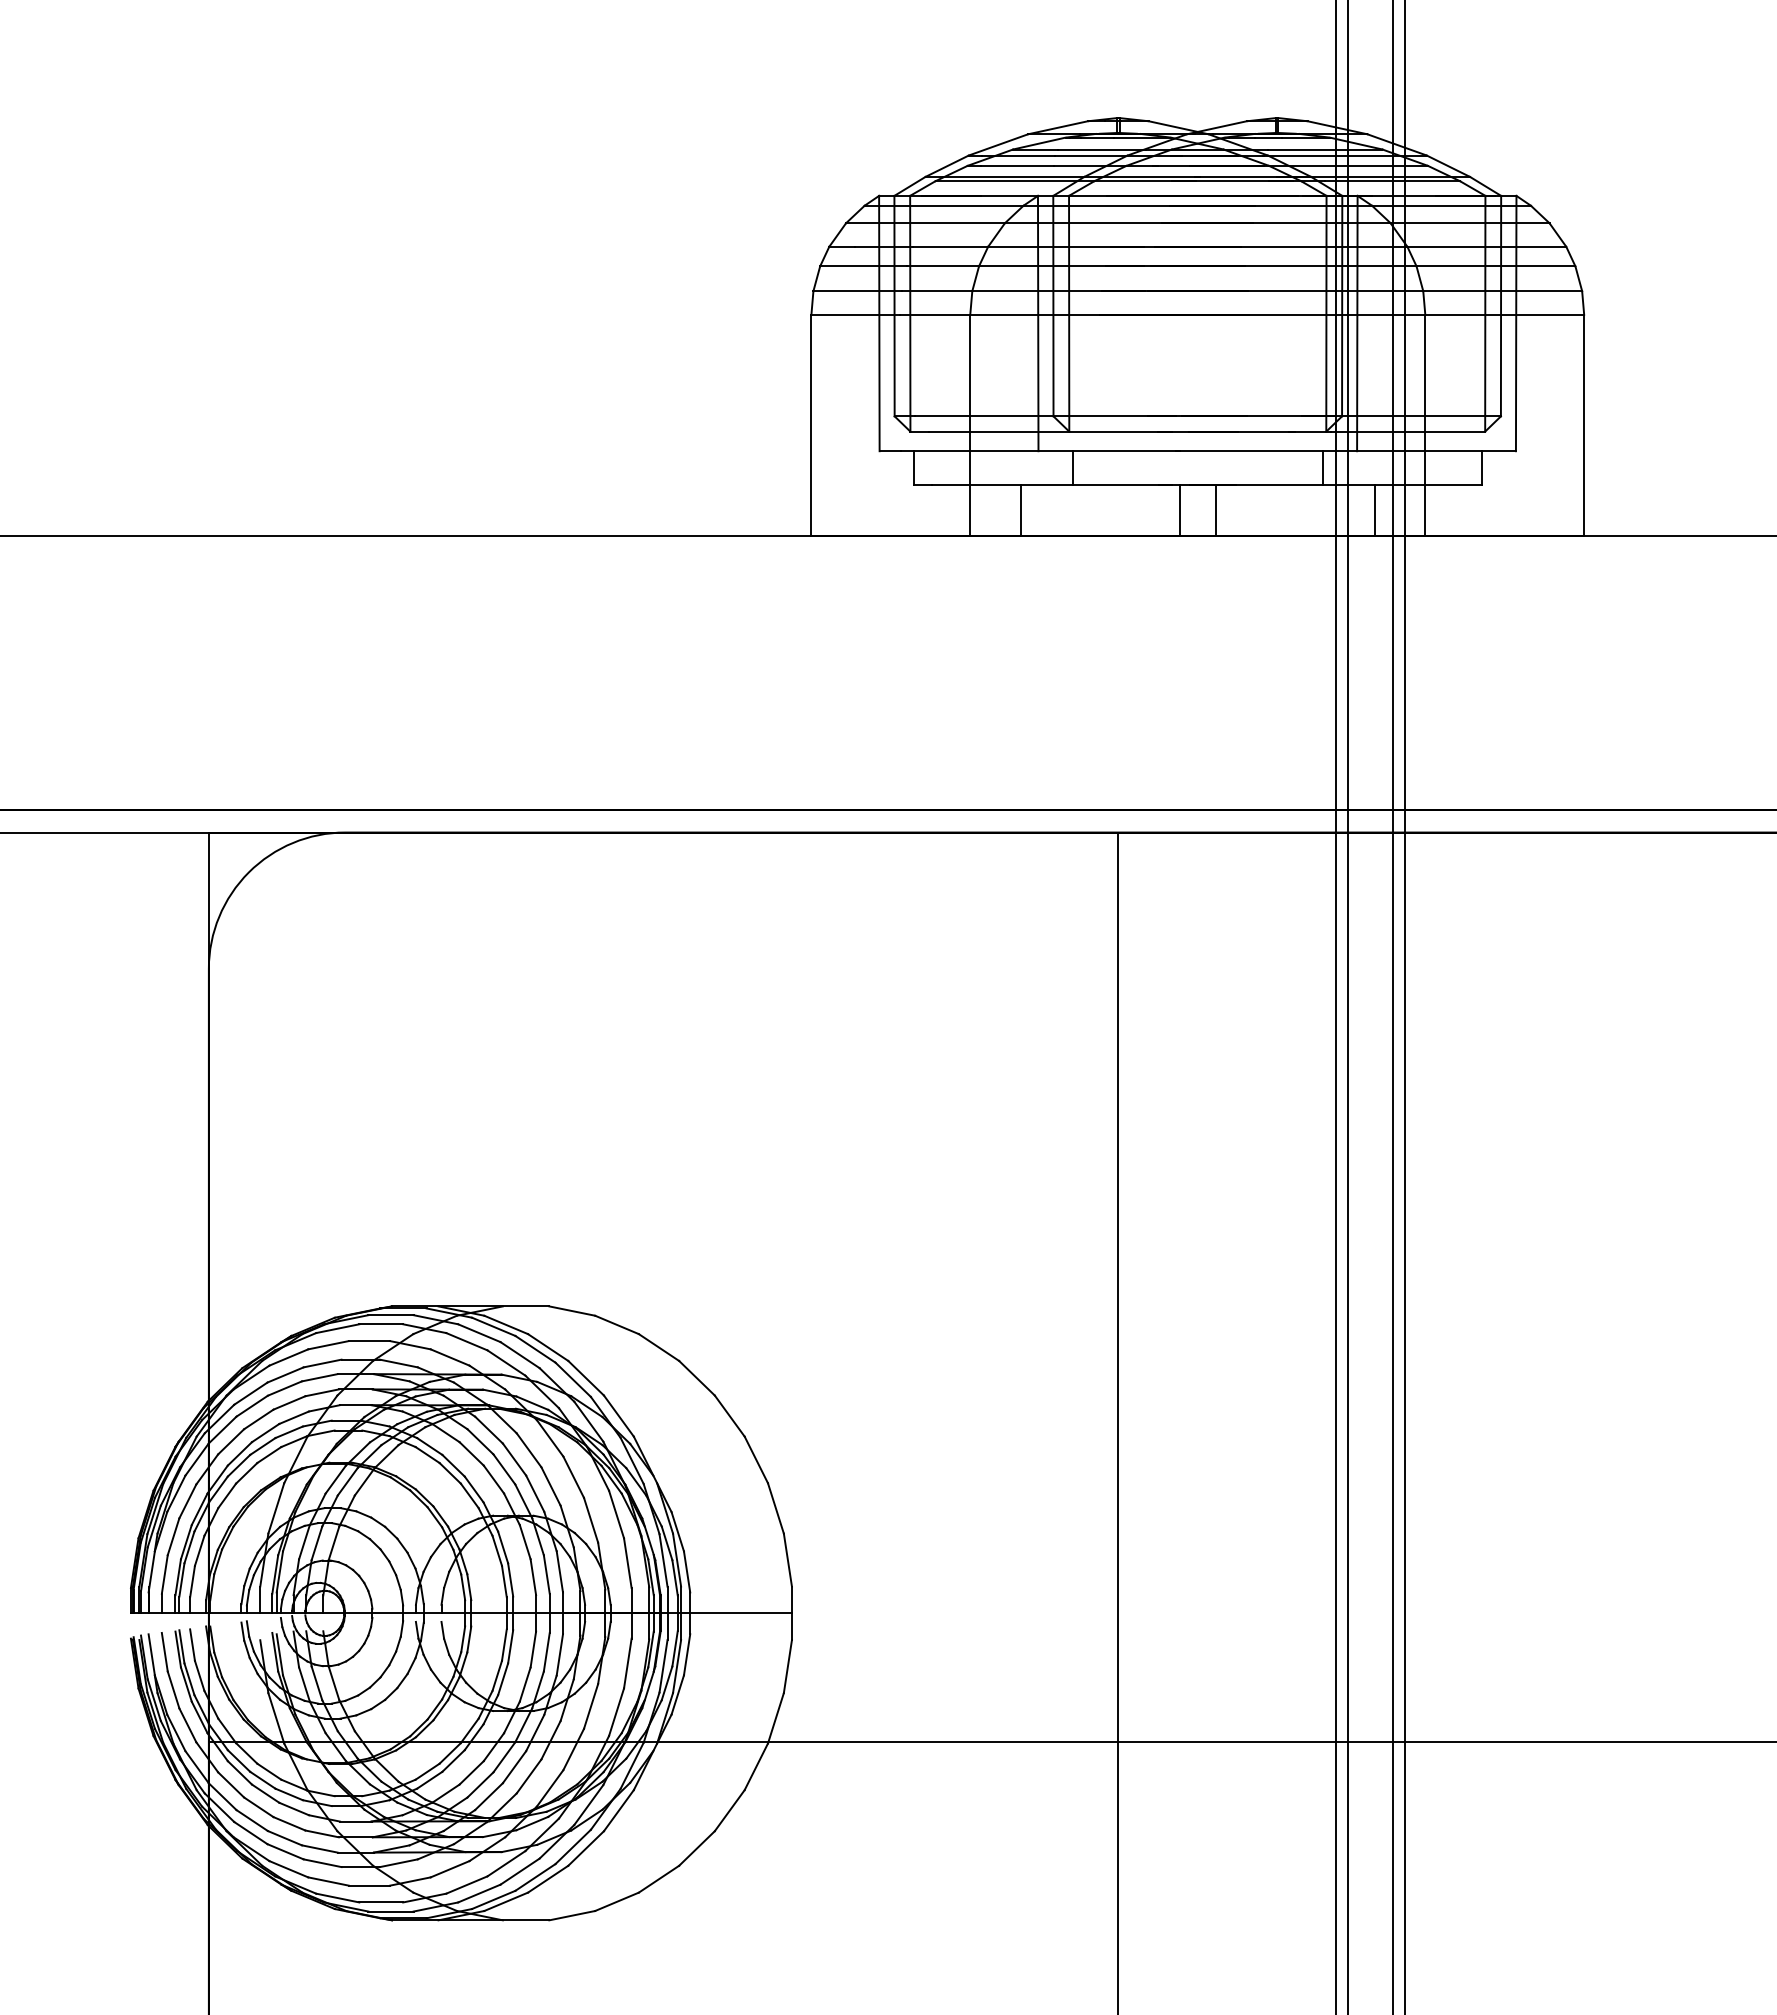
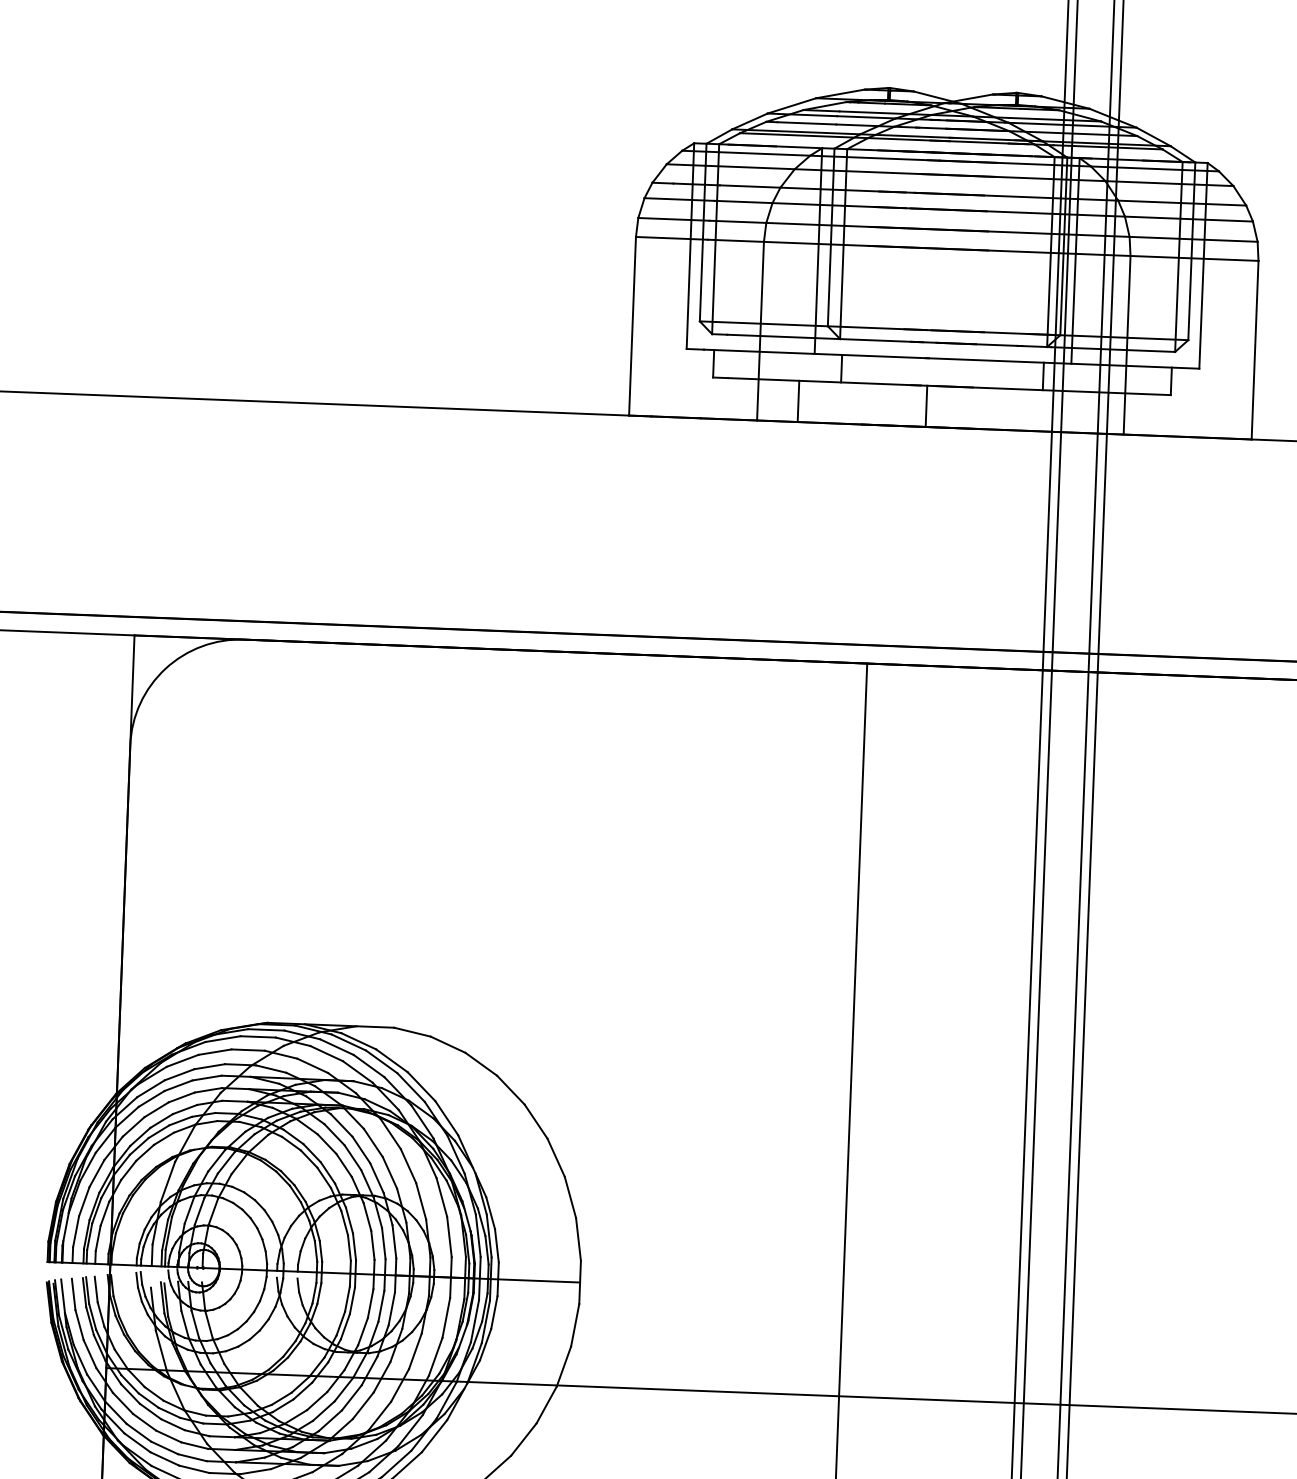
line: (1216, 510) -> (956, 407), removed
line: (1374, 510) -> (1083, 412), removed

